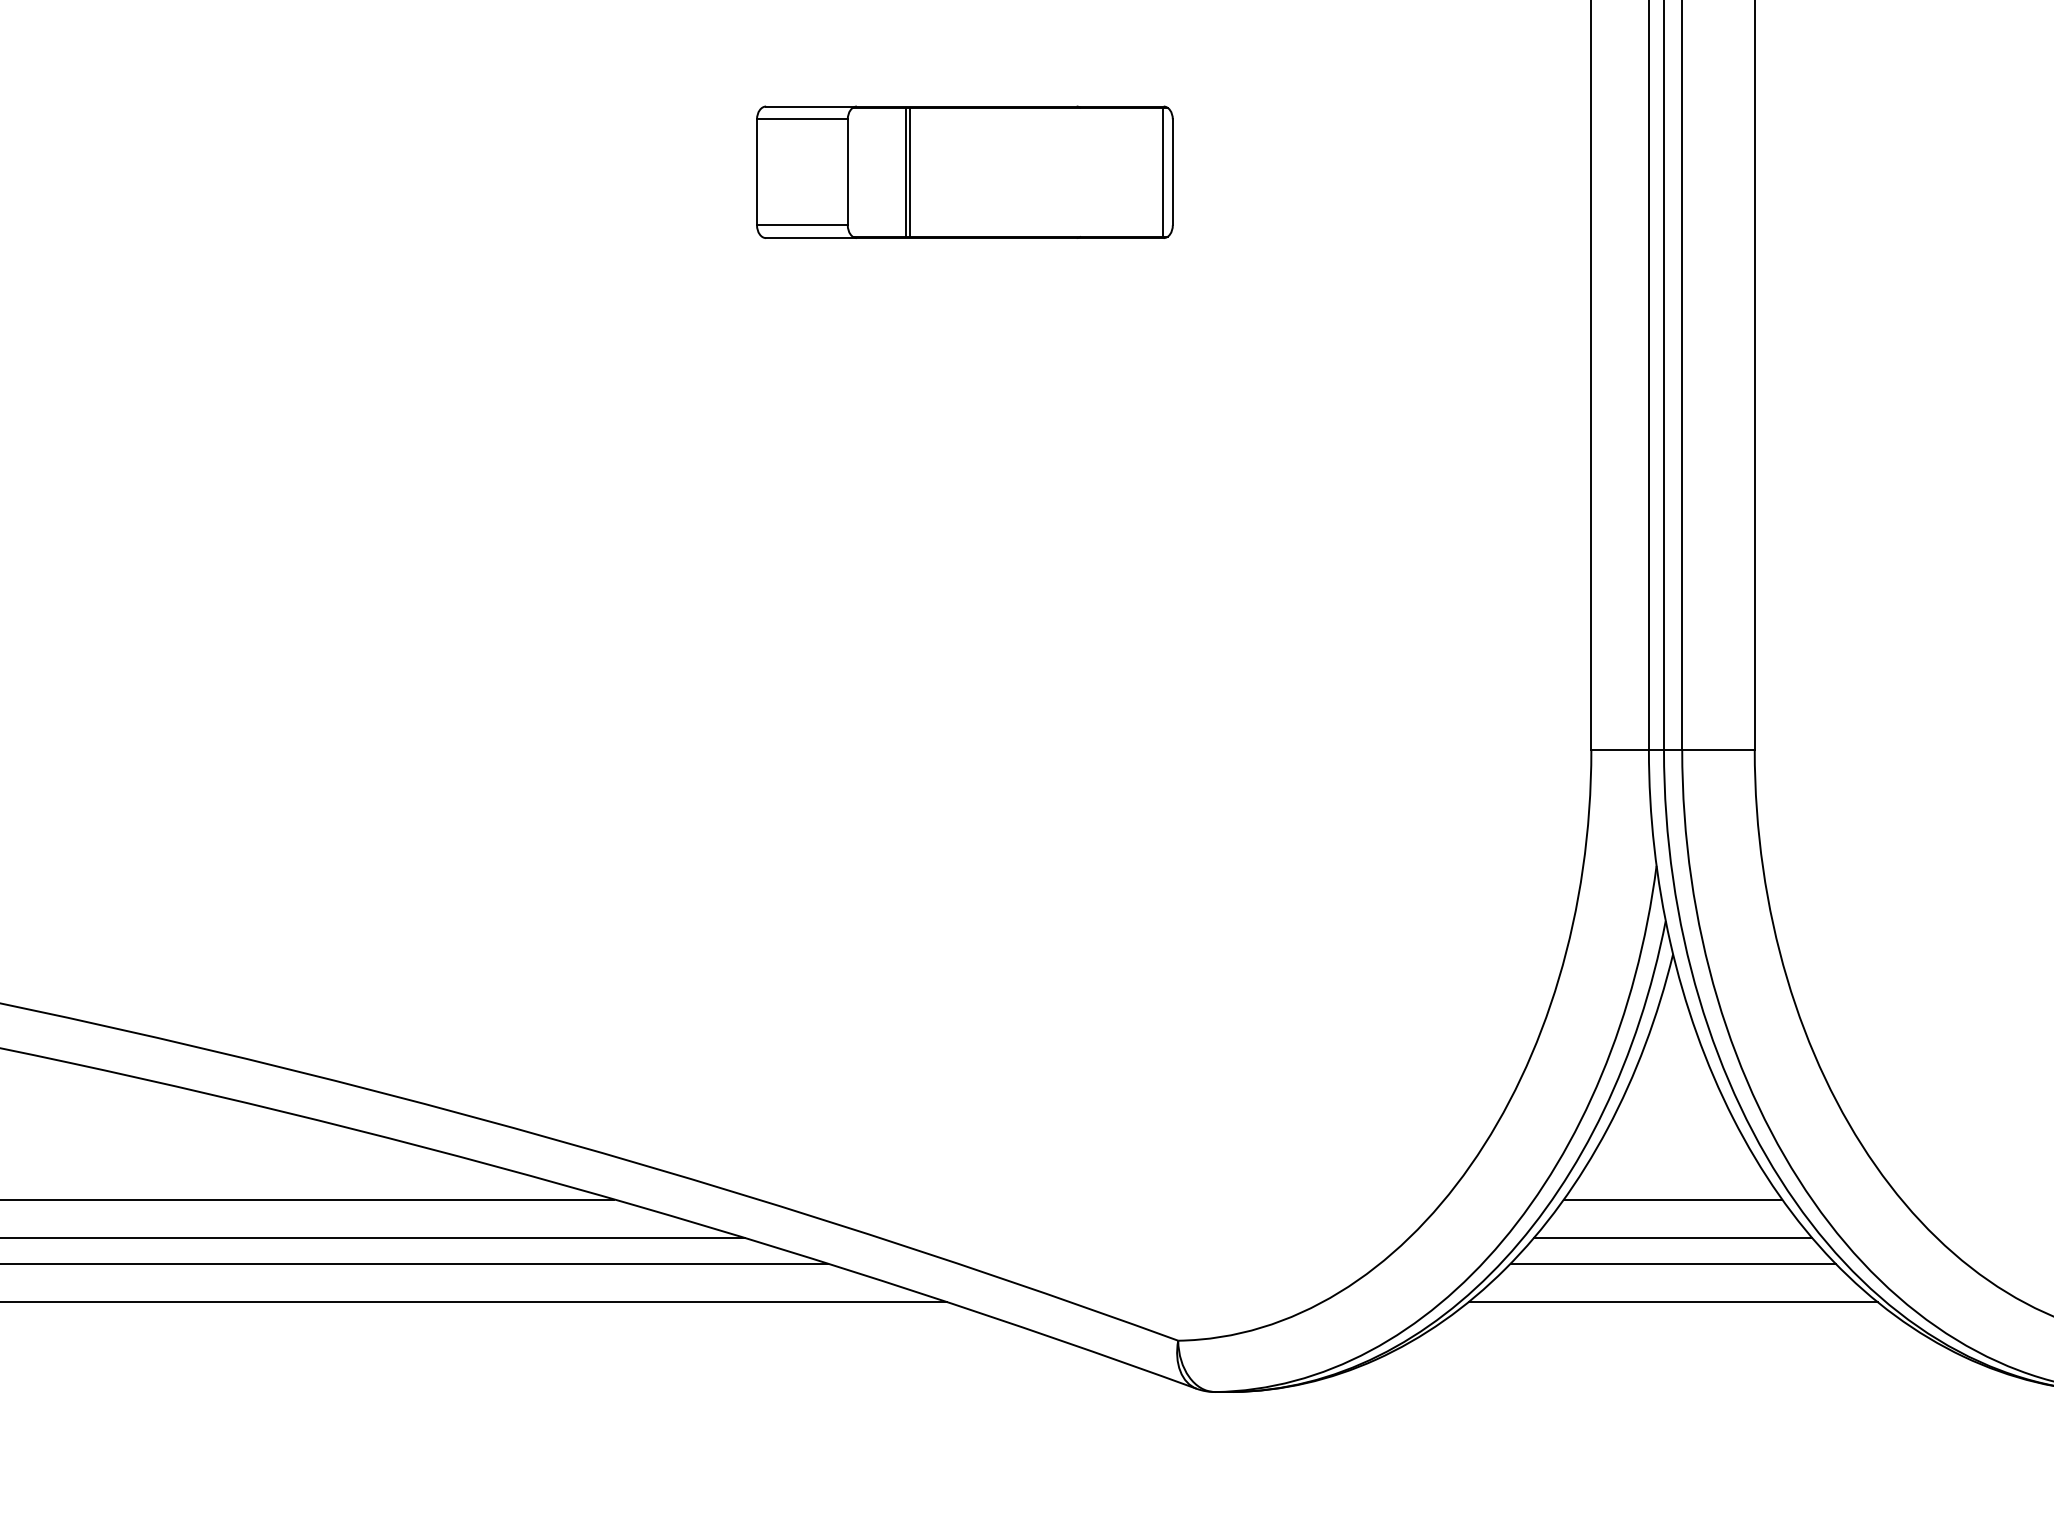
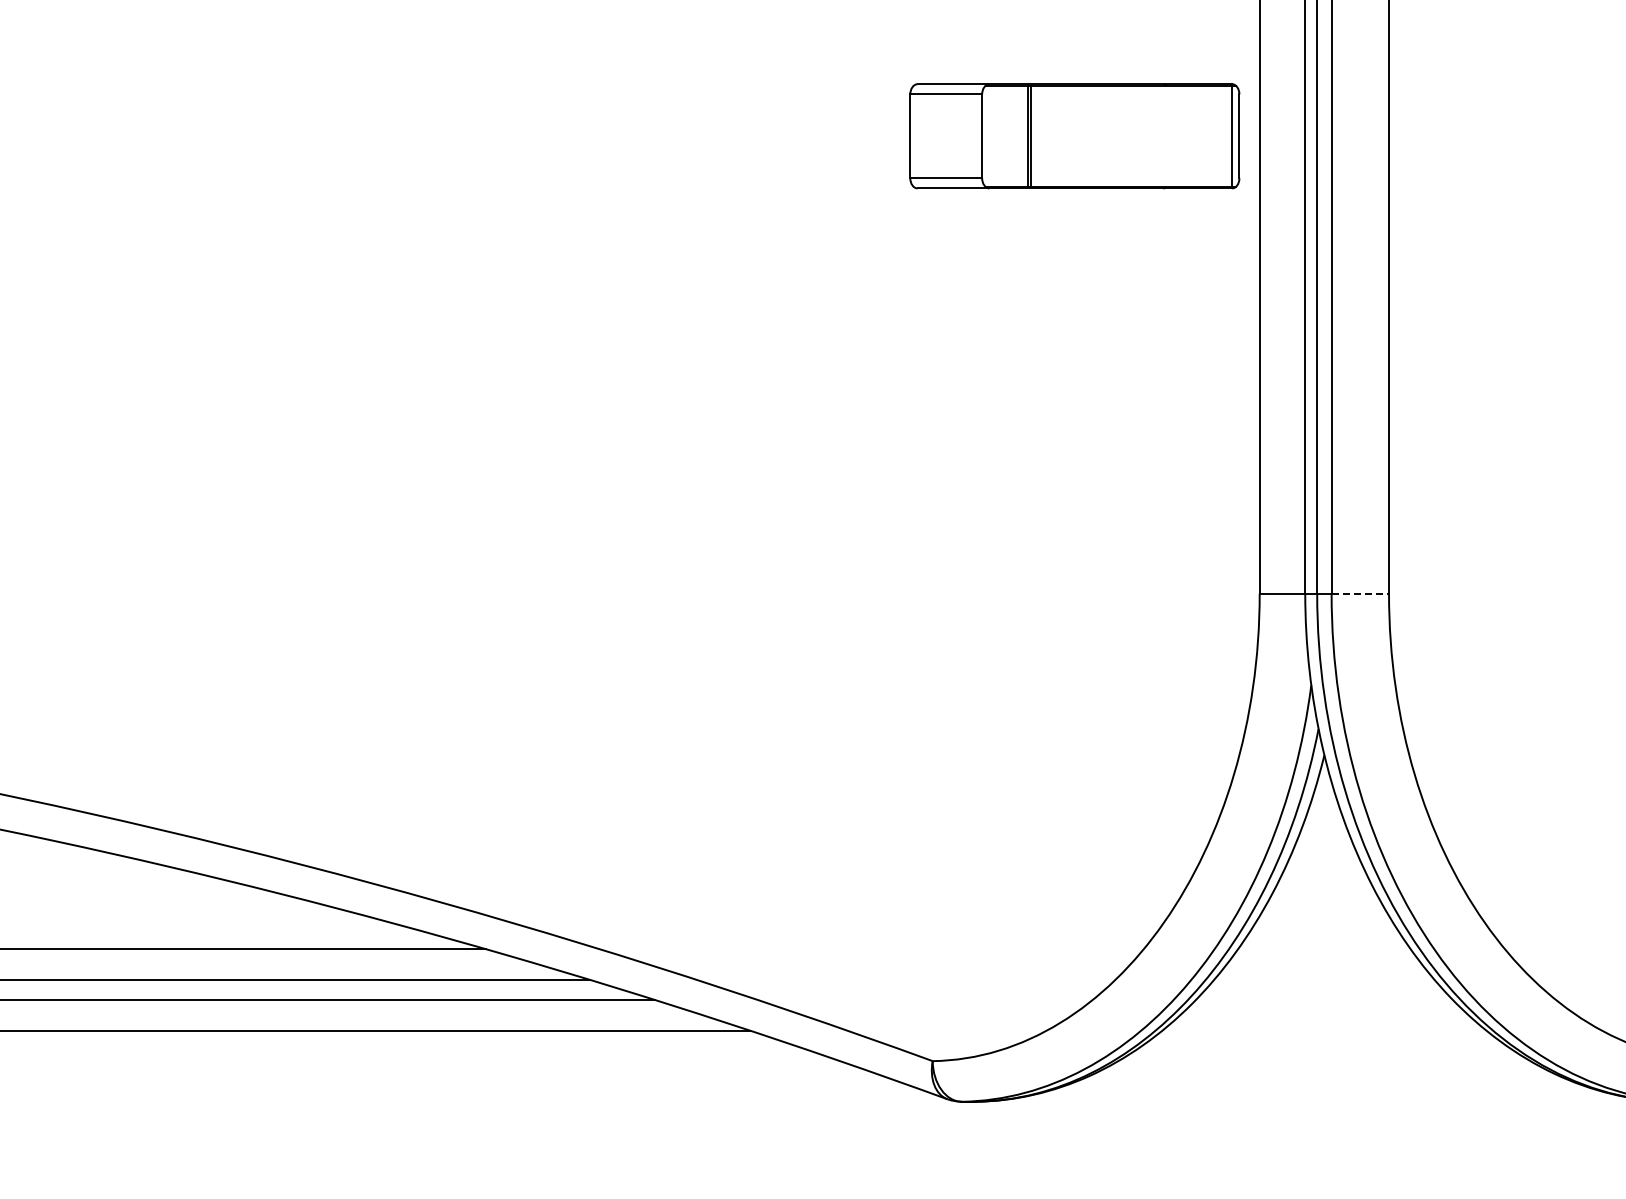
part: (964, 172) -> (1074, 136), moved
line: (1718, 749) -> (1360, 593), solid -> dashed
line: (1671, 1199) -> (1323, 949), removed
line: (1673, 1237) -> (1324, 979), removed
line: (1673, 1264) -> (1324, 1000), removed
line: (1673, 1302) -> (1324, 1030), removed

